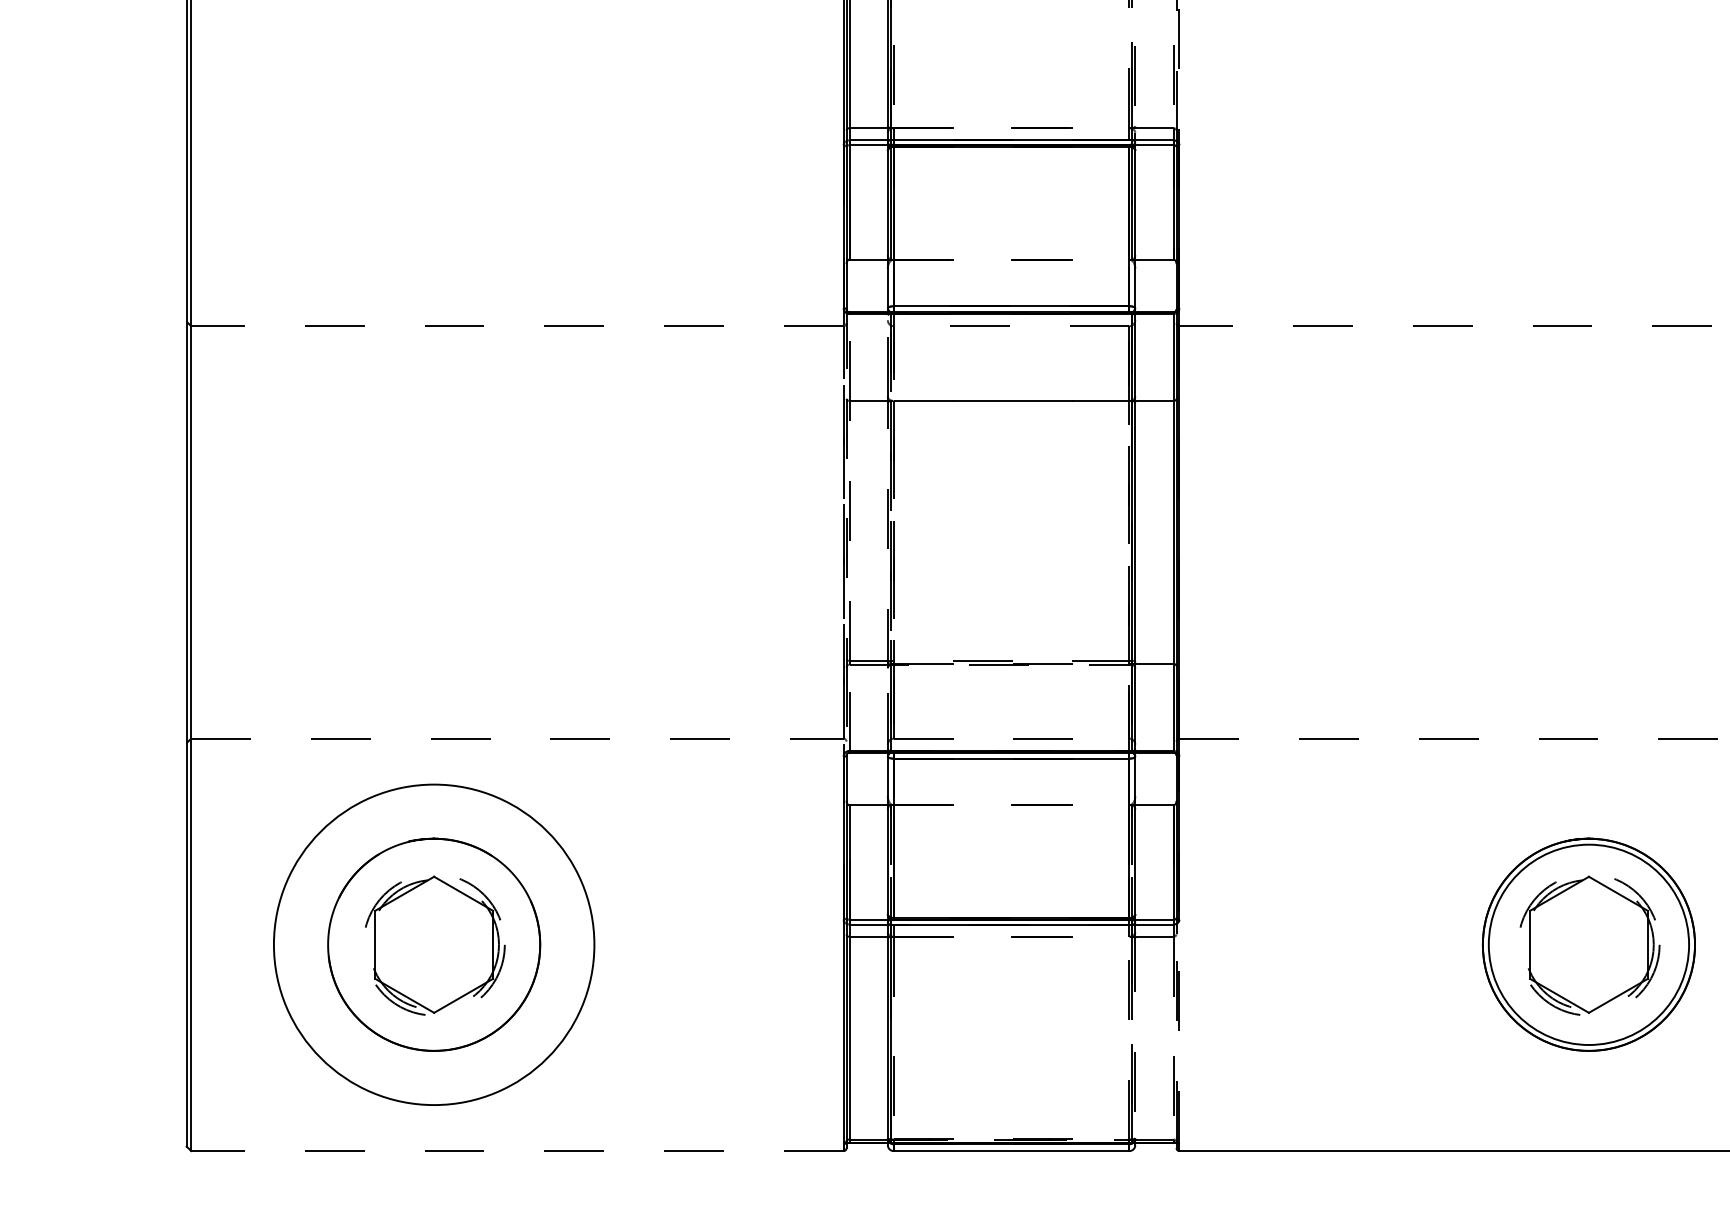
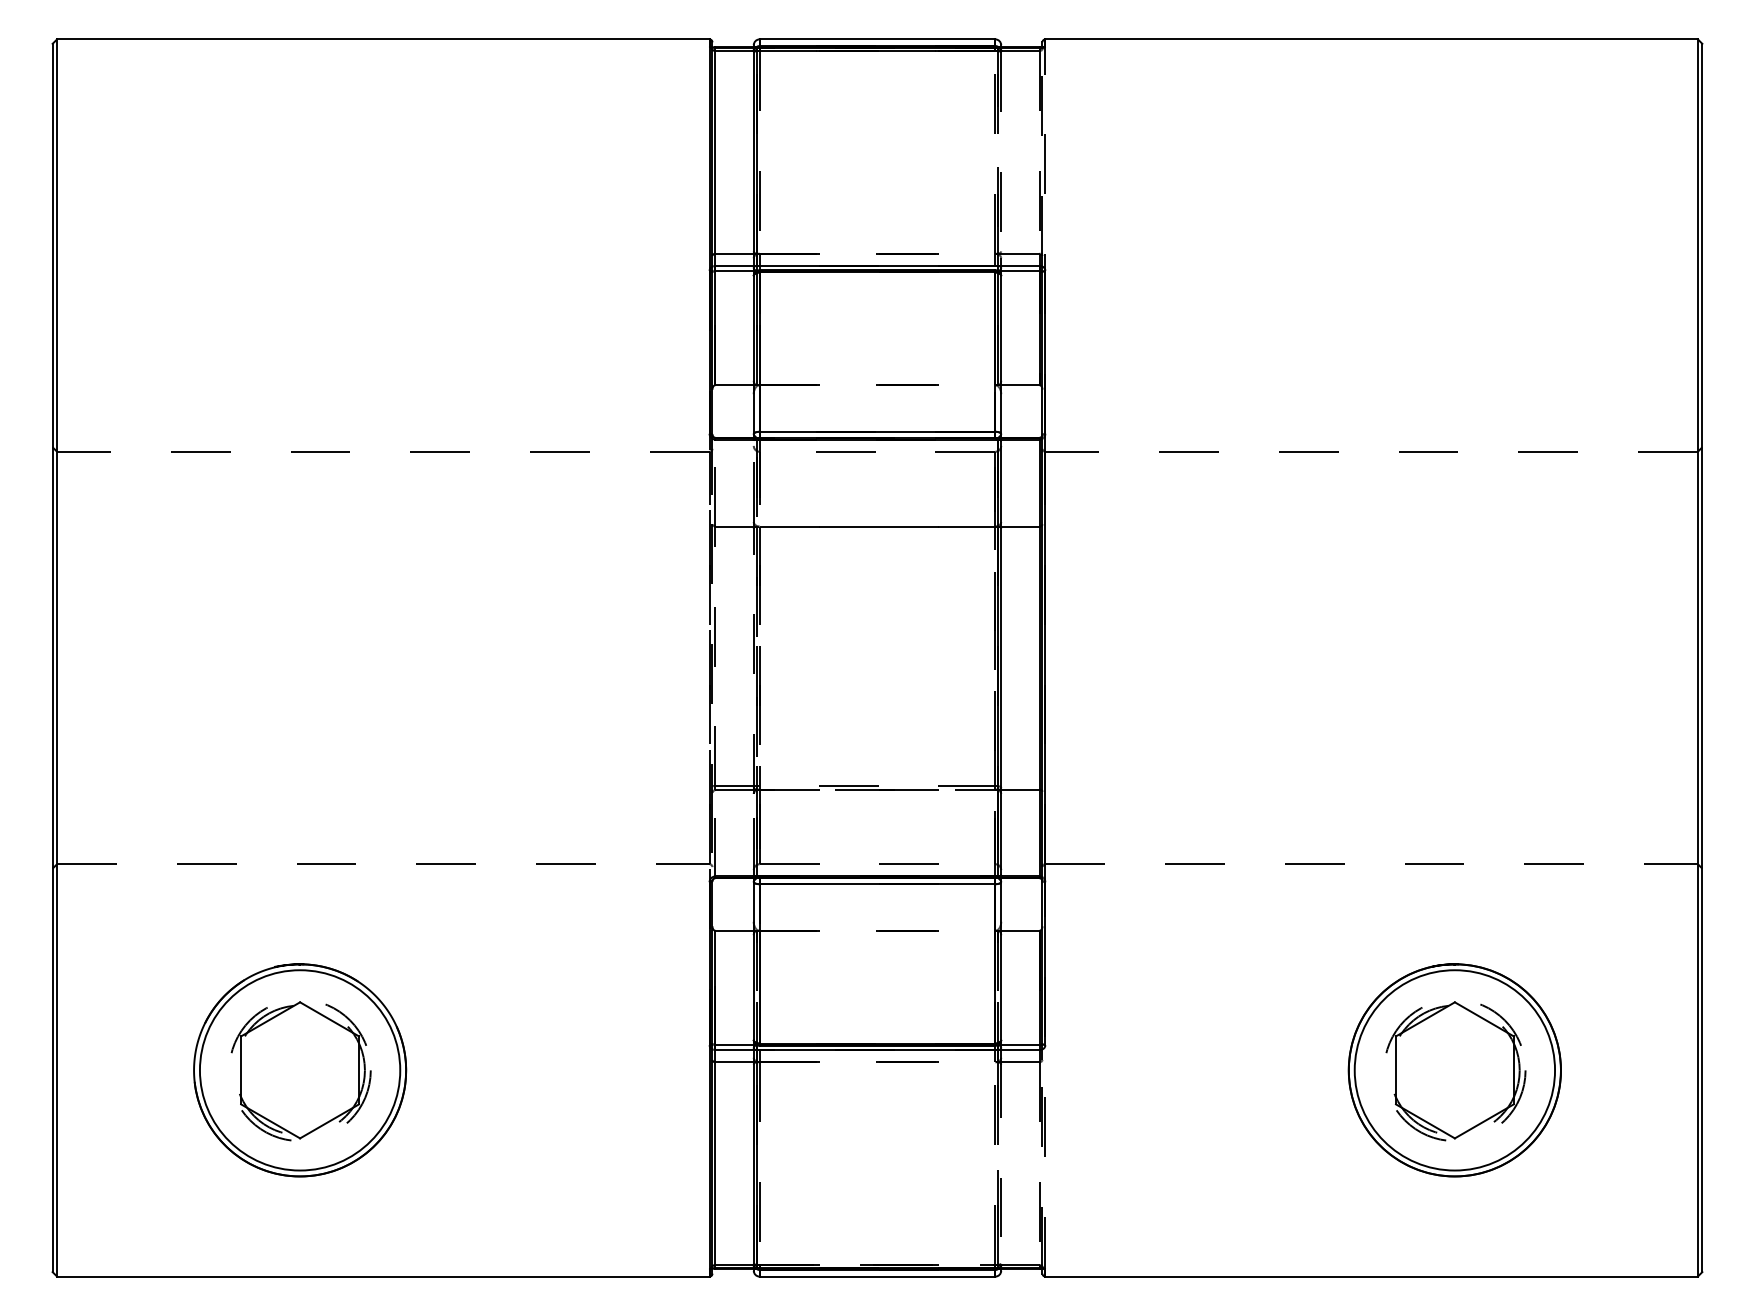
circle: (433, 944) -> (299, 1070), size x0.62
line: (516, 1150) -> (382, 1276), dashed -> solid

